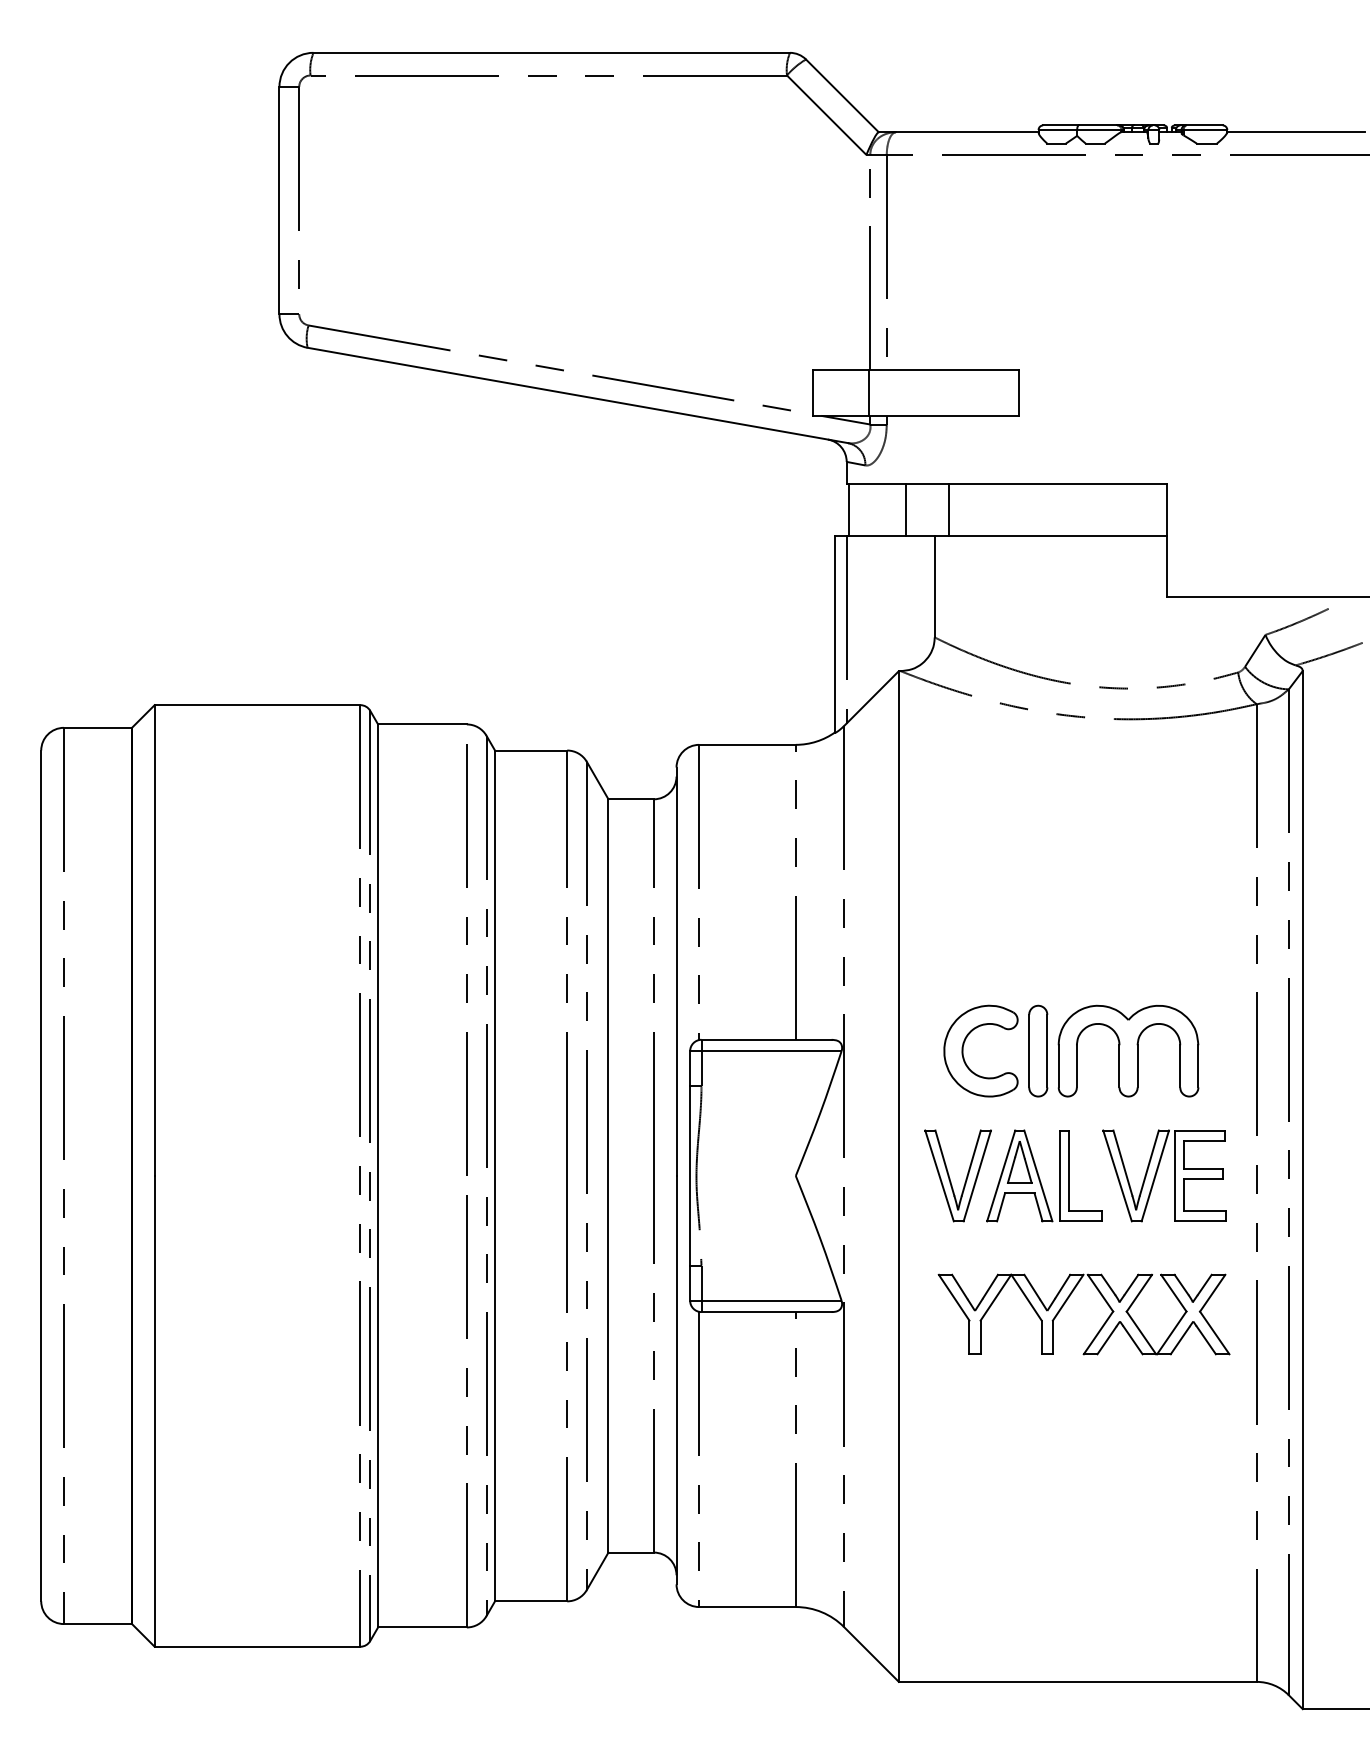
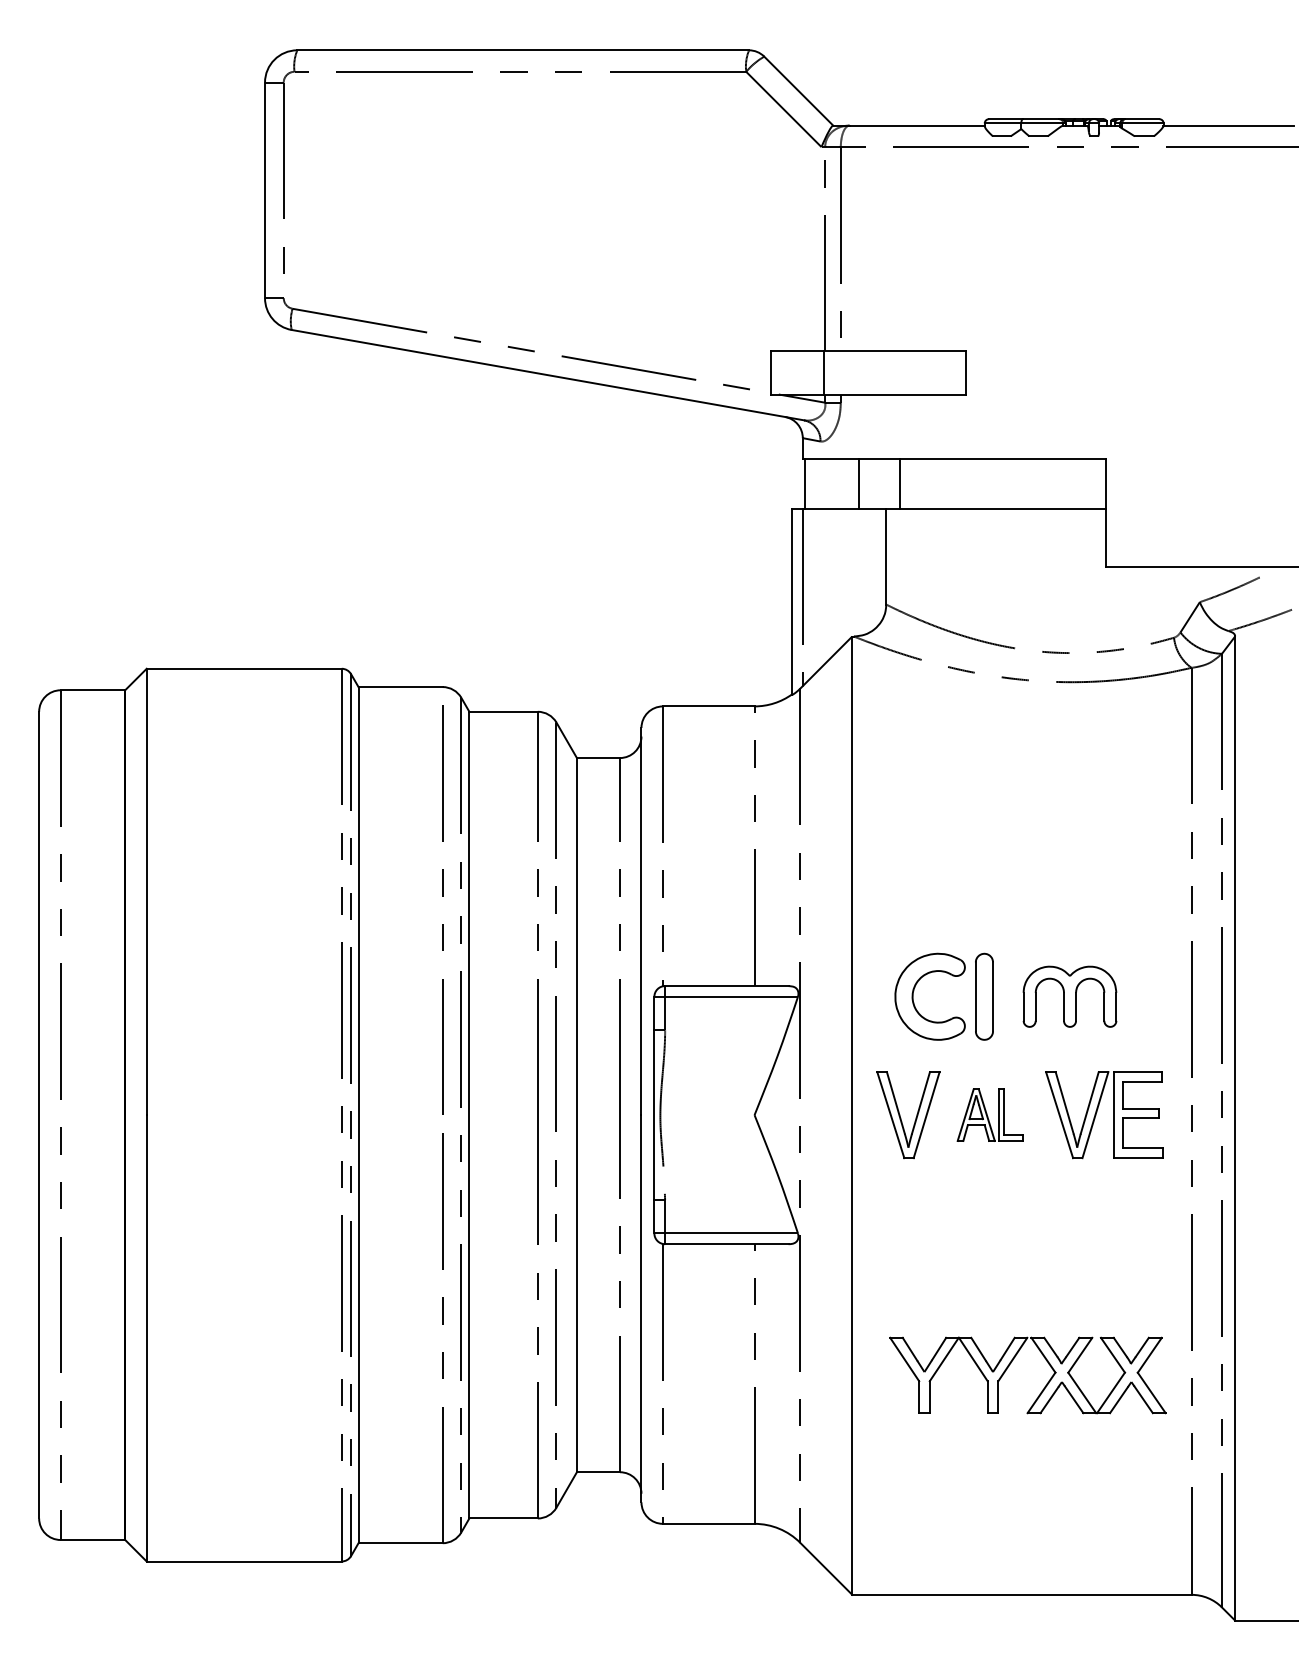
part: (1128, 1050) -> (1069, 996), size x0.7
part: (1044, 1175) -> (990, 1114), size x0.6
part: (1066, 1302) -> (1011, 1364), moved

